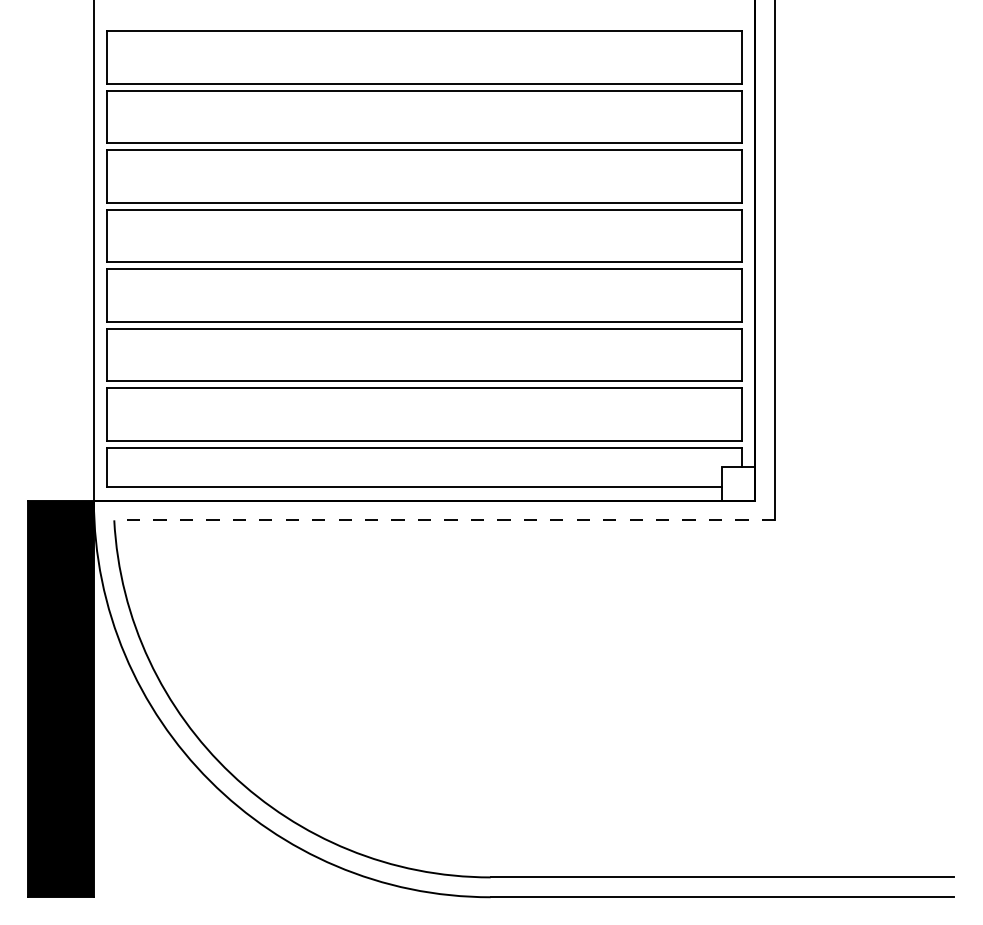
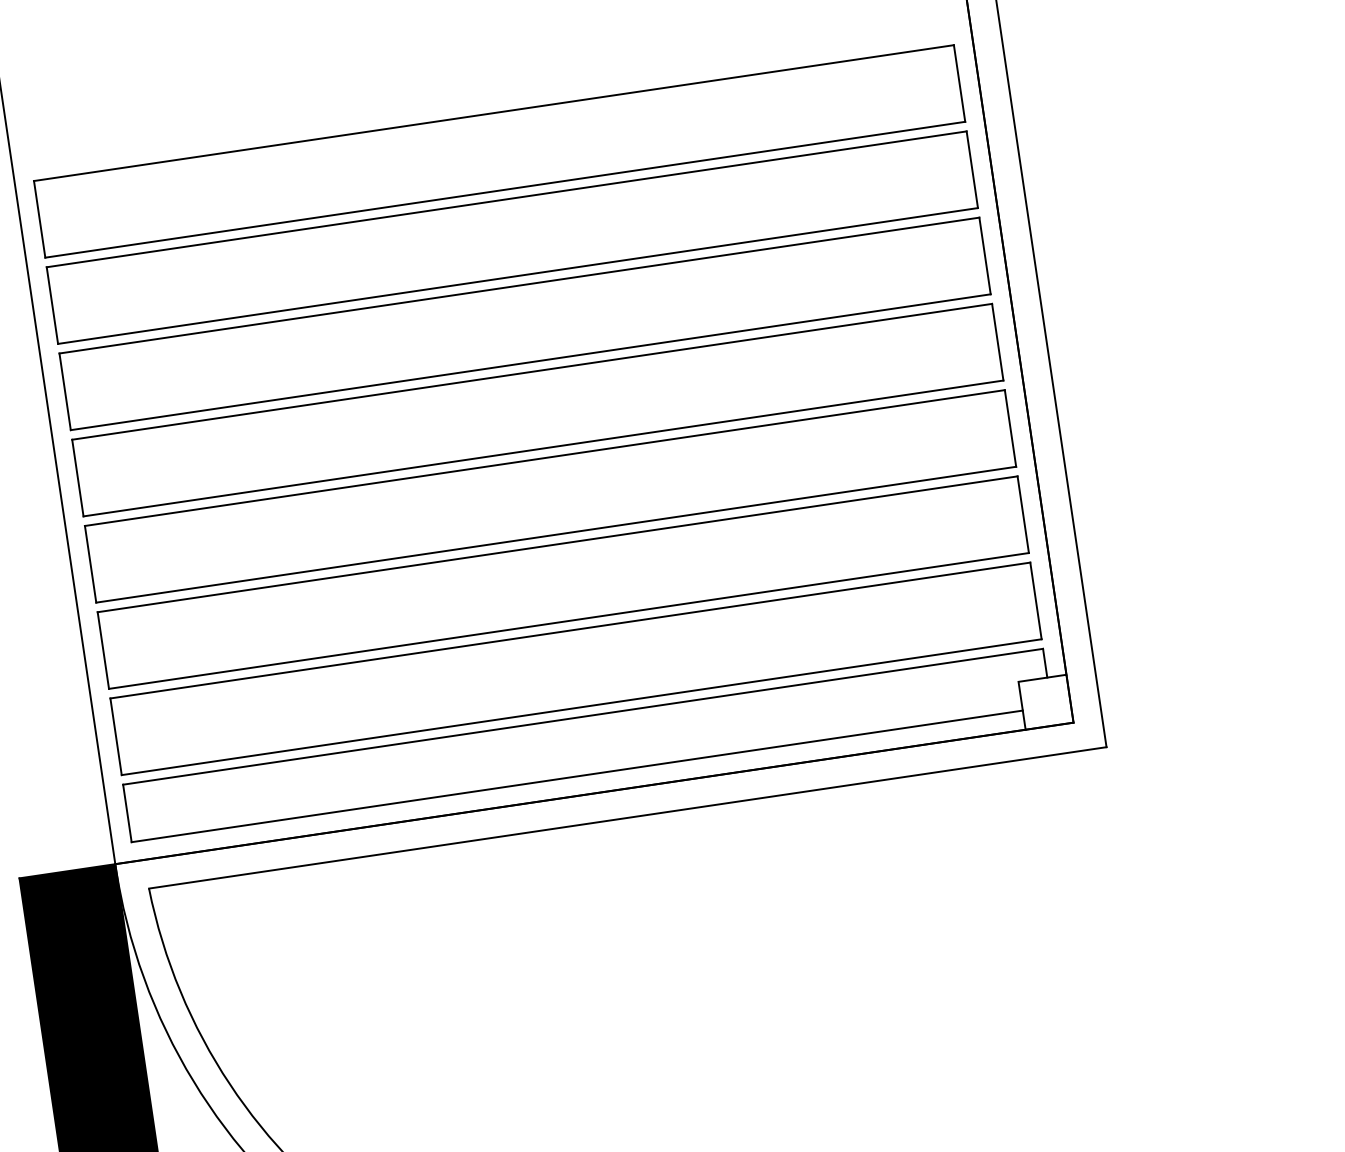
line: (444, 520) -> (627, 818), dashed -> solid

